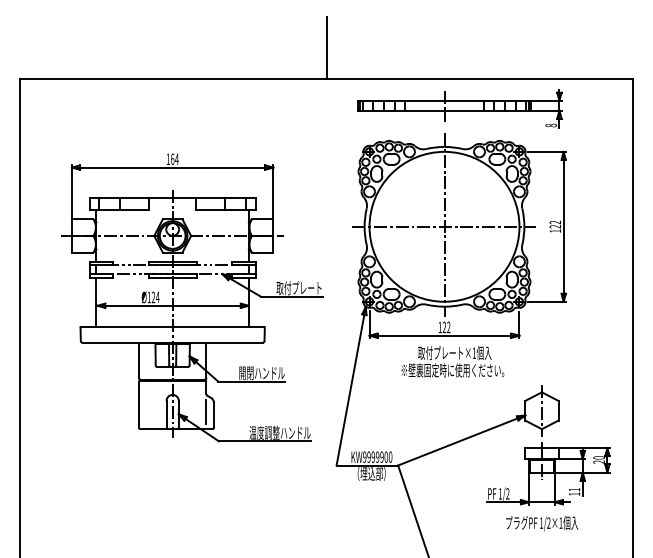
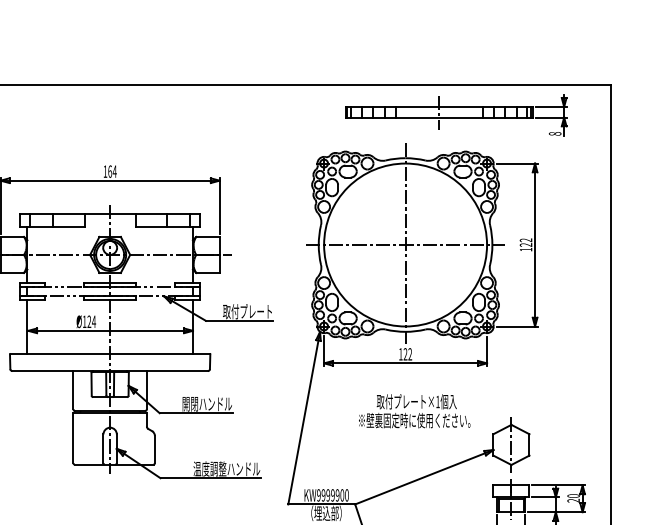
line: (326, 47) -> (277, 50), removed
part: (459, 108) -> (455, 115), moved
text: (452, 361) -> (414, 410), moved
line: (206, 412) -> (146, 446), removed

